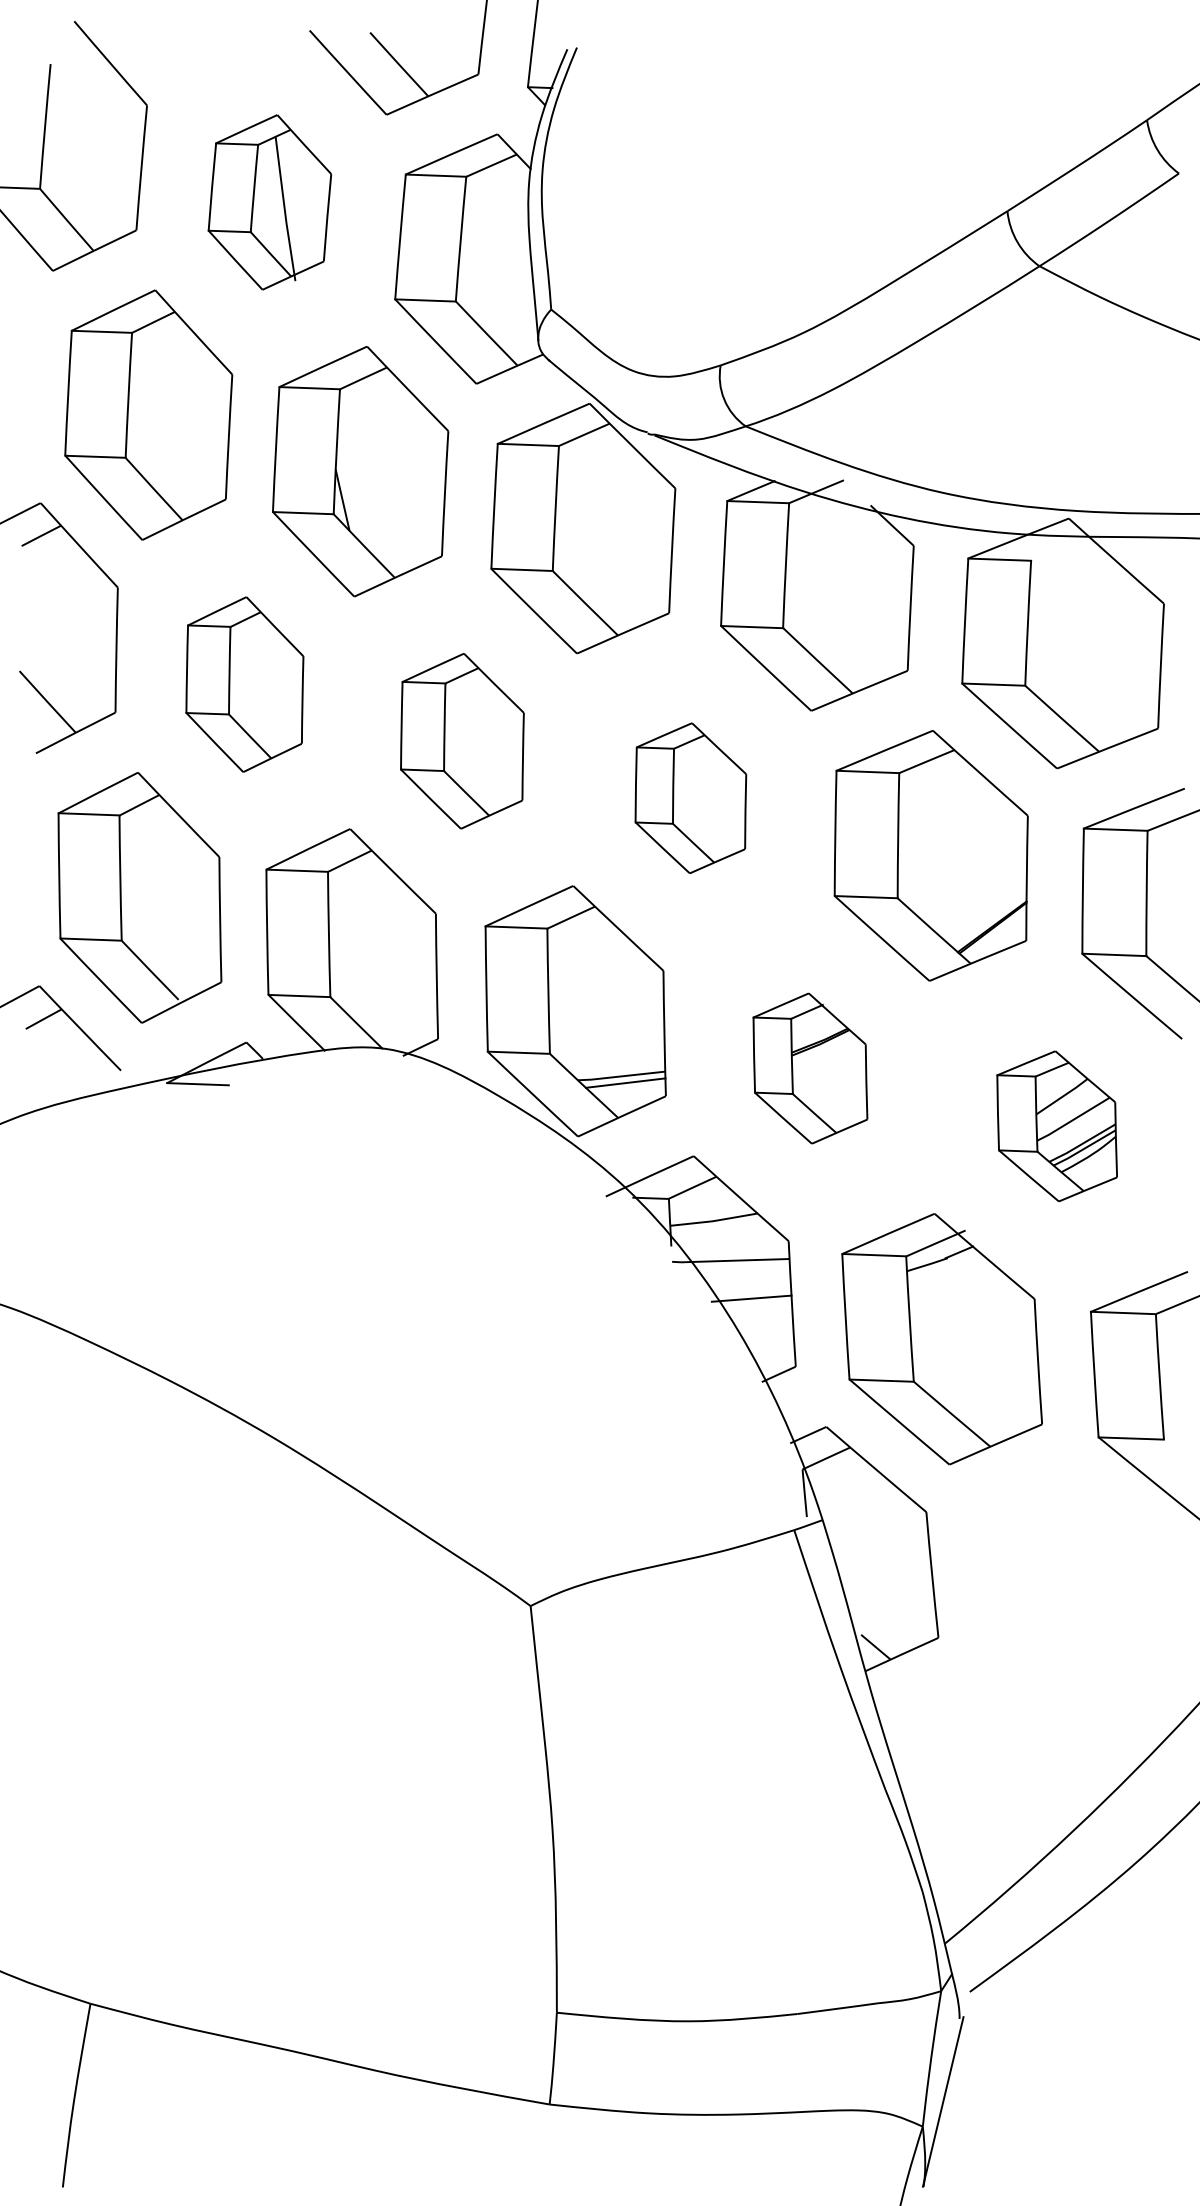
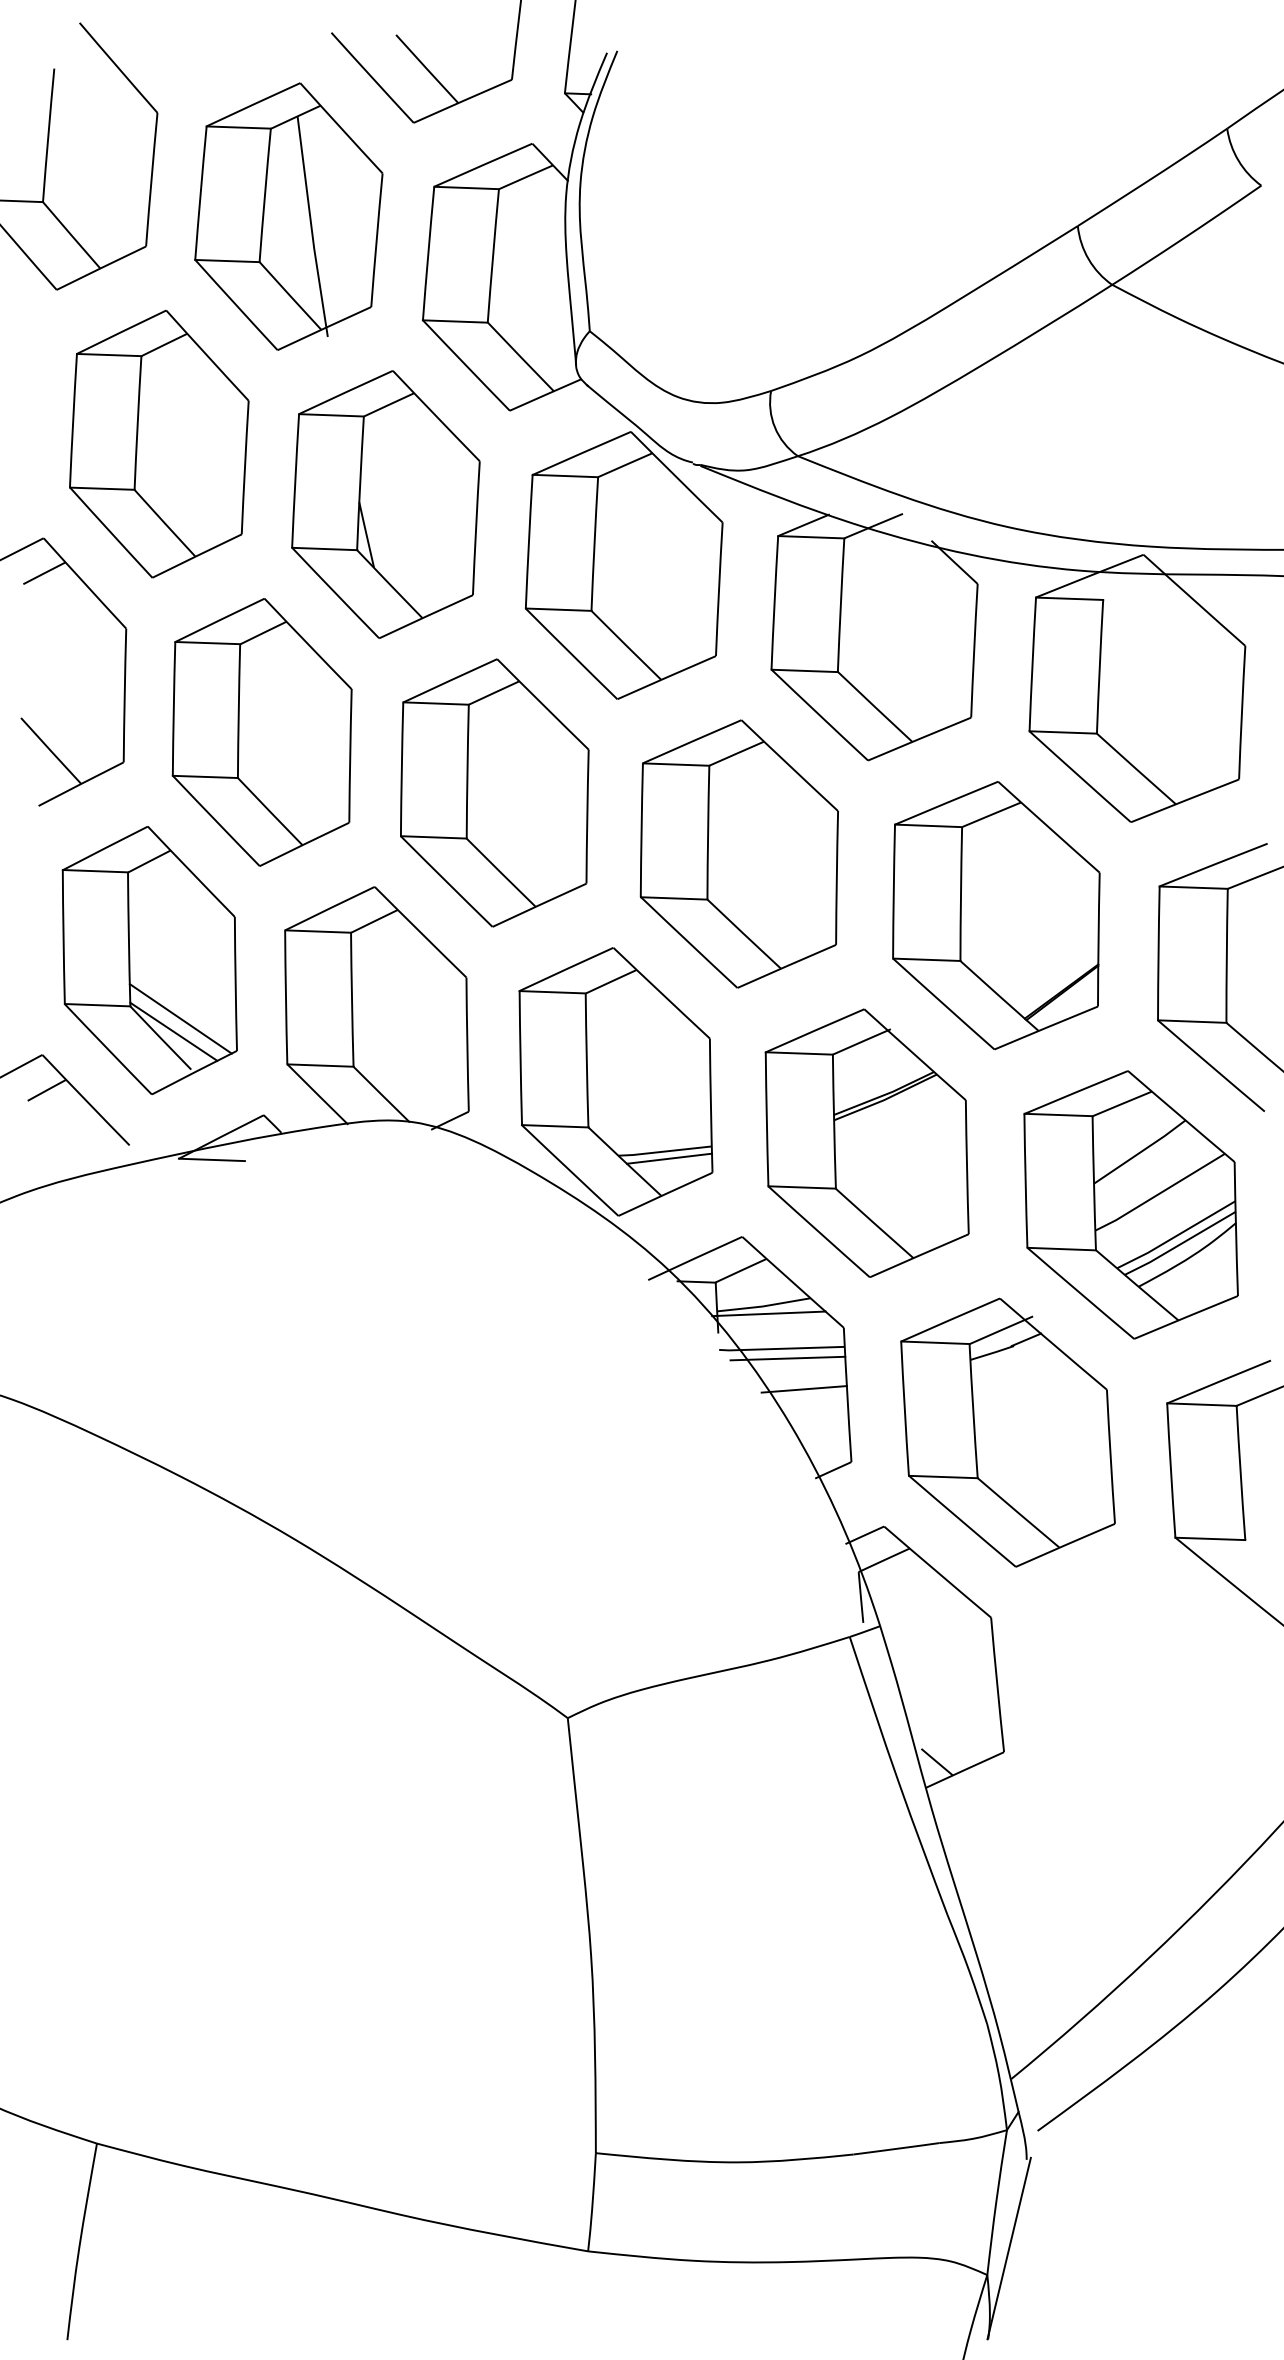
part: (269, 202) -> (288, 216), size x1.43
part: (244, 684) -> (261, 732), size x1.43
part: (462, 740) -> (494, 792), size x1.43
part: (690, 797) -> (738, 853), size x1.67
line: (168, 952) -> (180, 1018), added
line: (162, 964) -> (173, 1031), added
part: (809, 1067) -> (866, 1142), size x1.67
part: (1056, 1125) -> (1130, 1204), size x1.67
line: (718, 1227) -> (768, 1313), added
line: (736, 1269) -> (787, 1358), added

